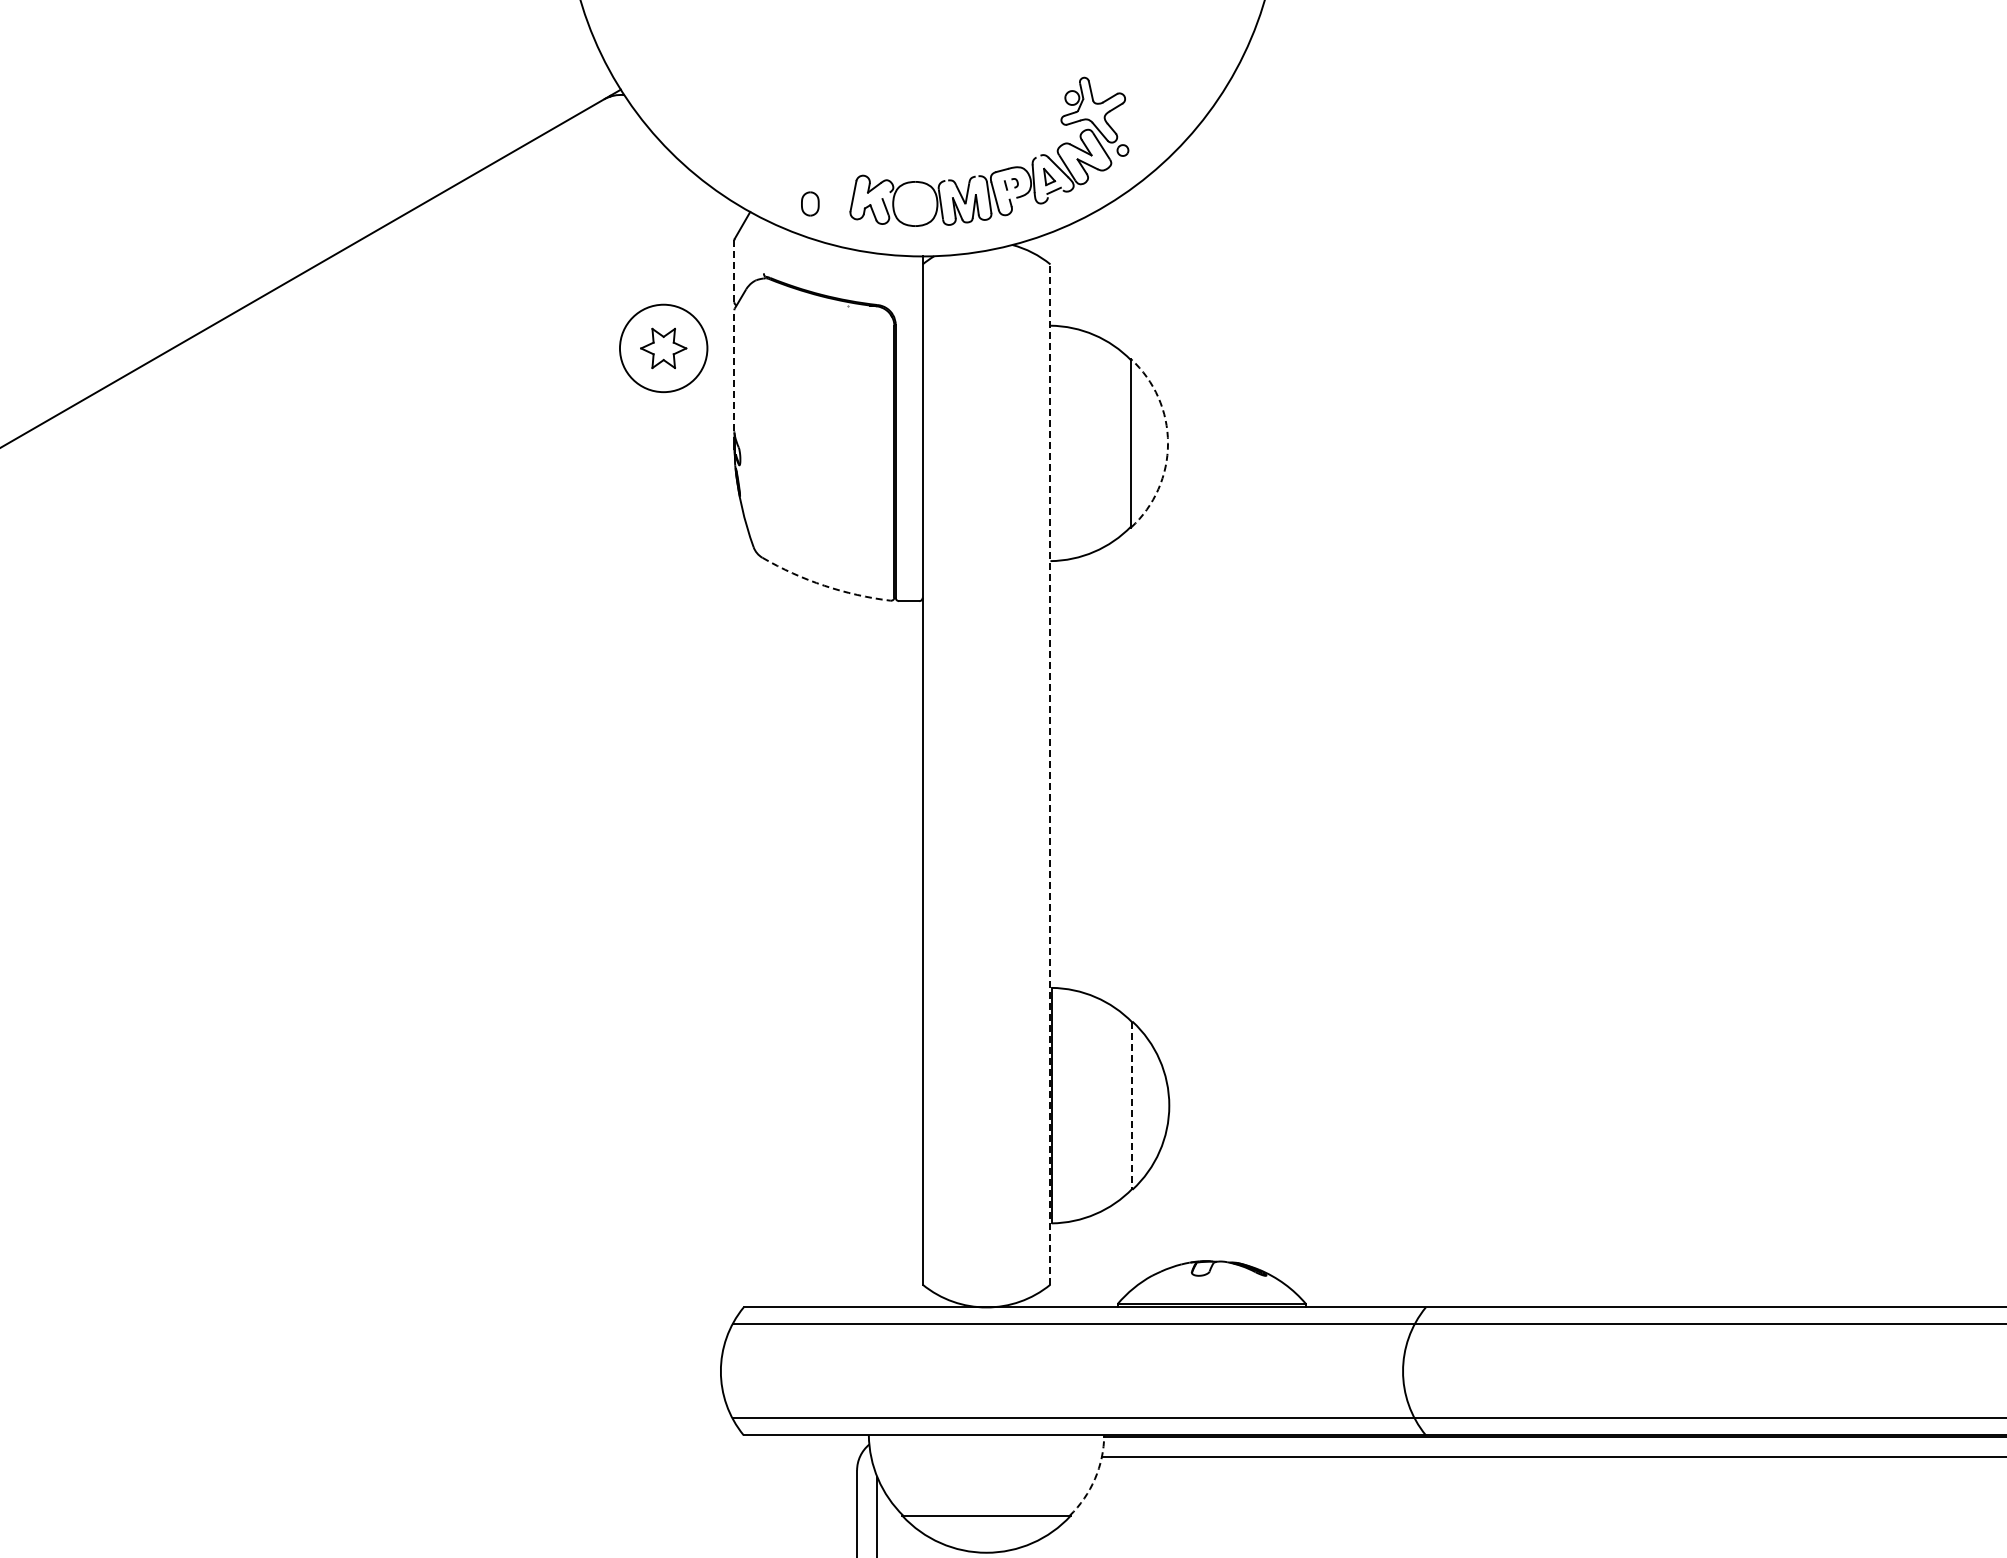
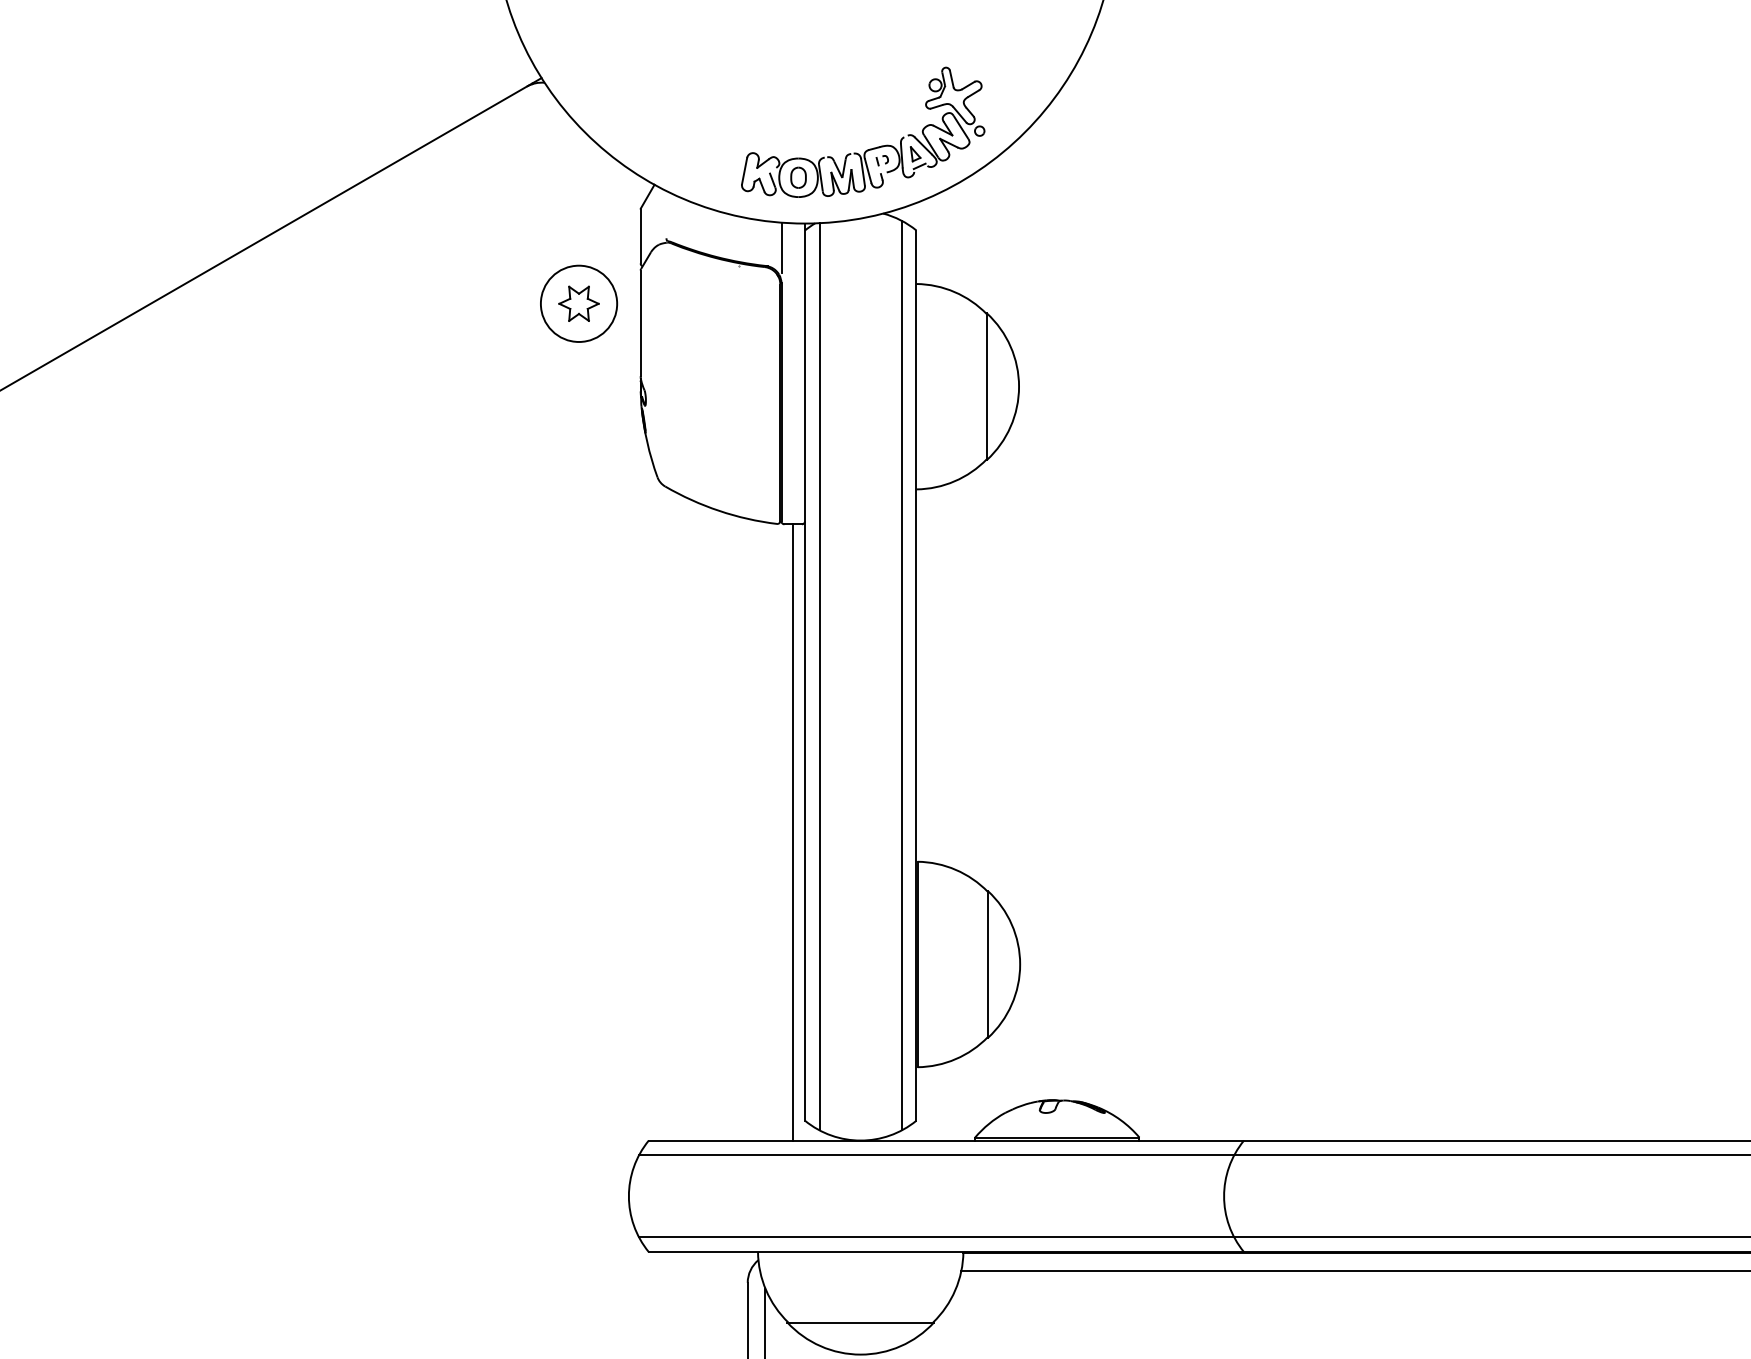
part: (810, 203) -> (798, 177), moved
line: (734, 271) -> (640, 236), dashed -> solid
line: (895, 284) -> (781, 248), added
line: (734, 370) -> (640, 323), dashed -> solid
arc: (1168, 443) -> (1019, 386), dashed -> solid
arc: (824, 585) -> (719, 510), dashed -> solid
line: (1033, 774) -> (901, 675), added
line: (1050, 774) -> (916, 675), dashed -> solid
line: (939, 775) -> (819, 676), added
line: (909, 954) -> (793, 832), added
line: (1132, 1106) -> (988, 965), dashed -> solid
arc: (1095, 1479) -> (955, 1290), dashed -> solid

